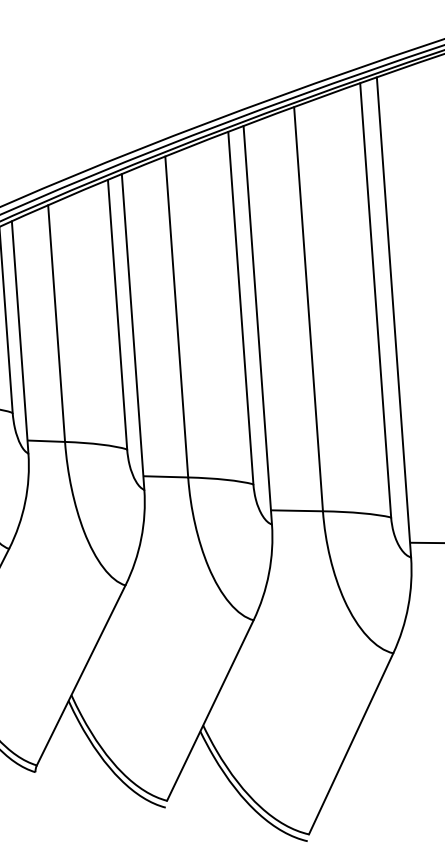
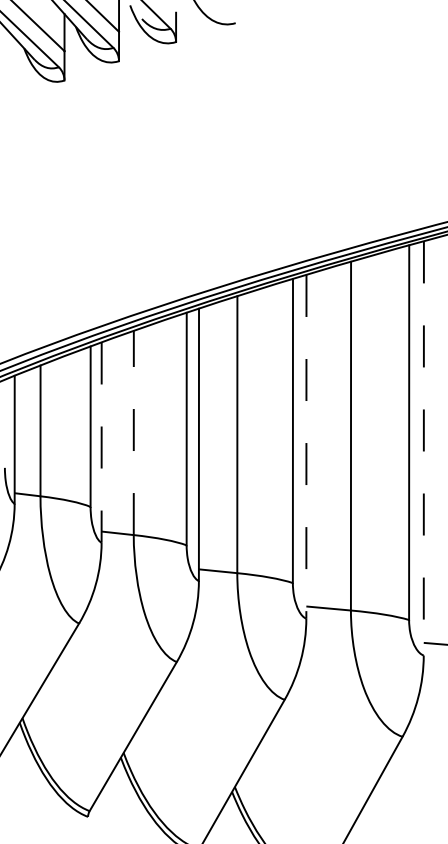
line: (393, 317) -> (423, 448), solid -> dashed
line: (56, 323) -> (133, 432), solid -> dashed
line: (257, 324) -> (306, 446), solid -> dashed
line: (20, 338) -> (101, 443), solid -> dashed

